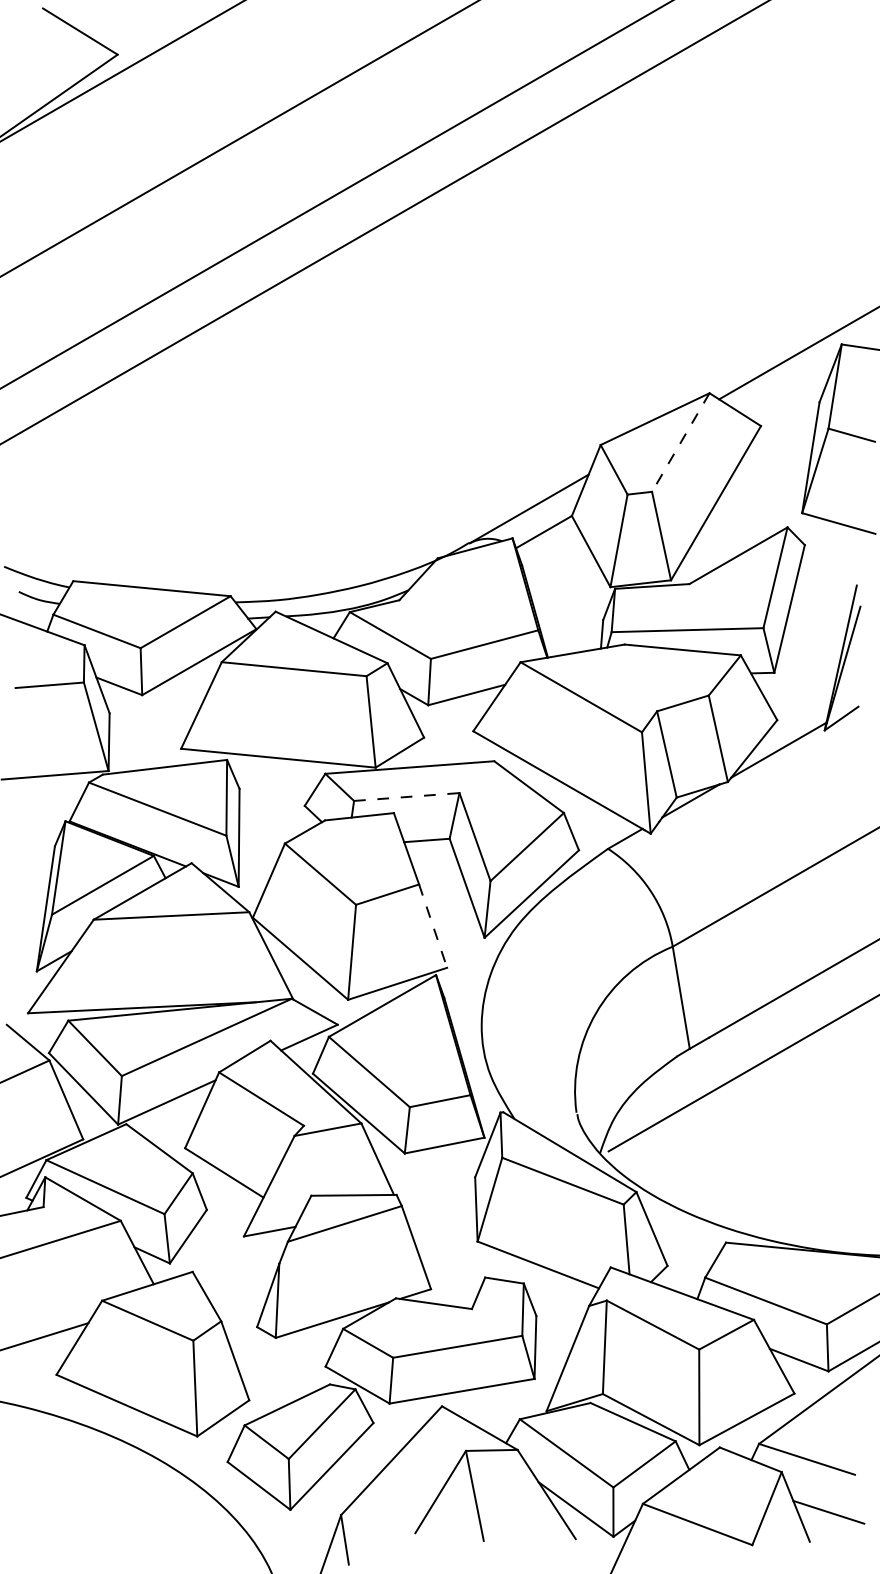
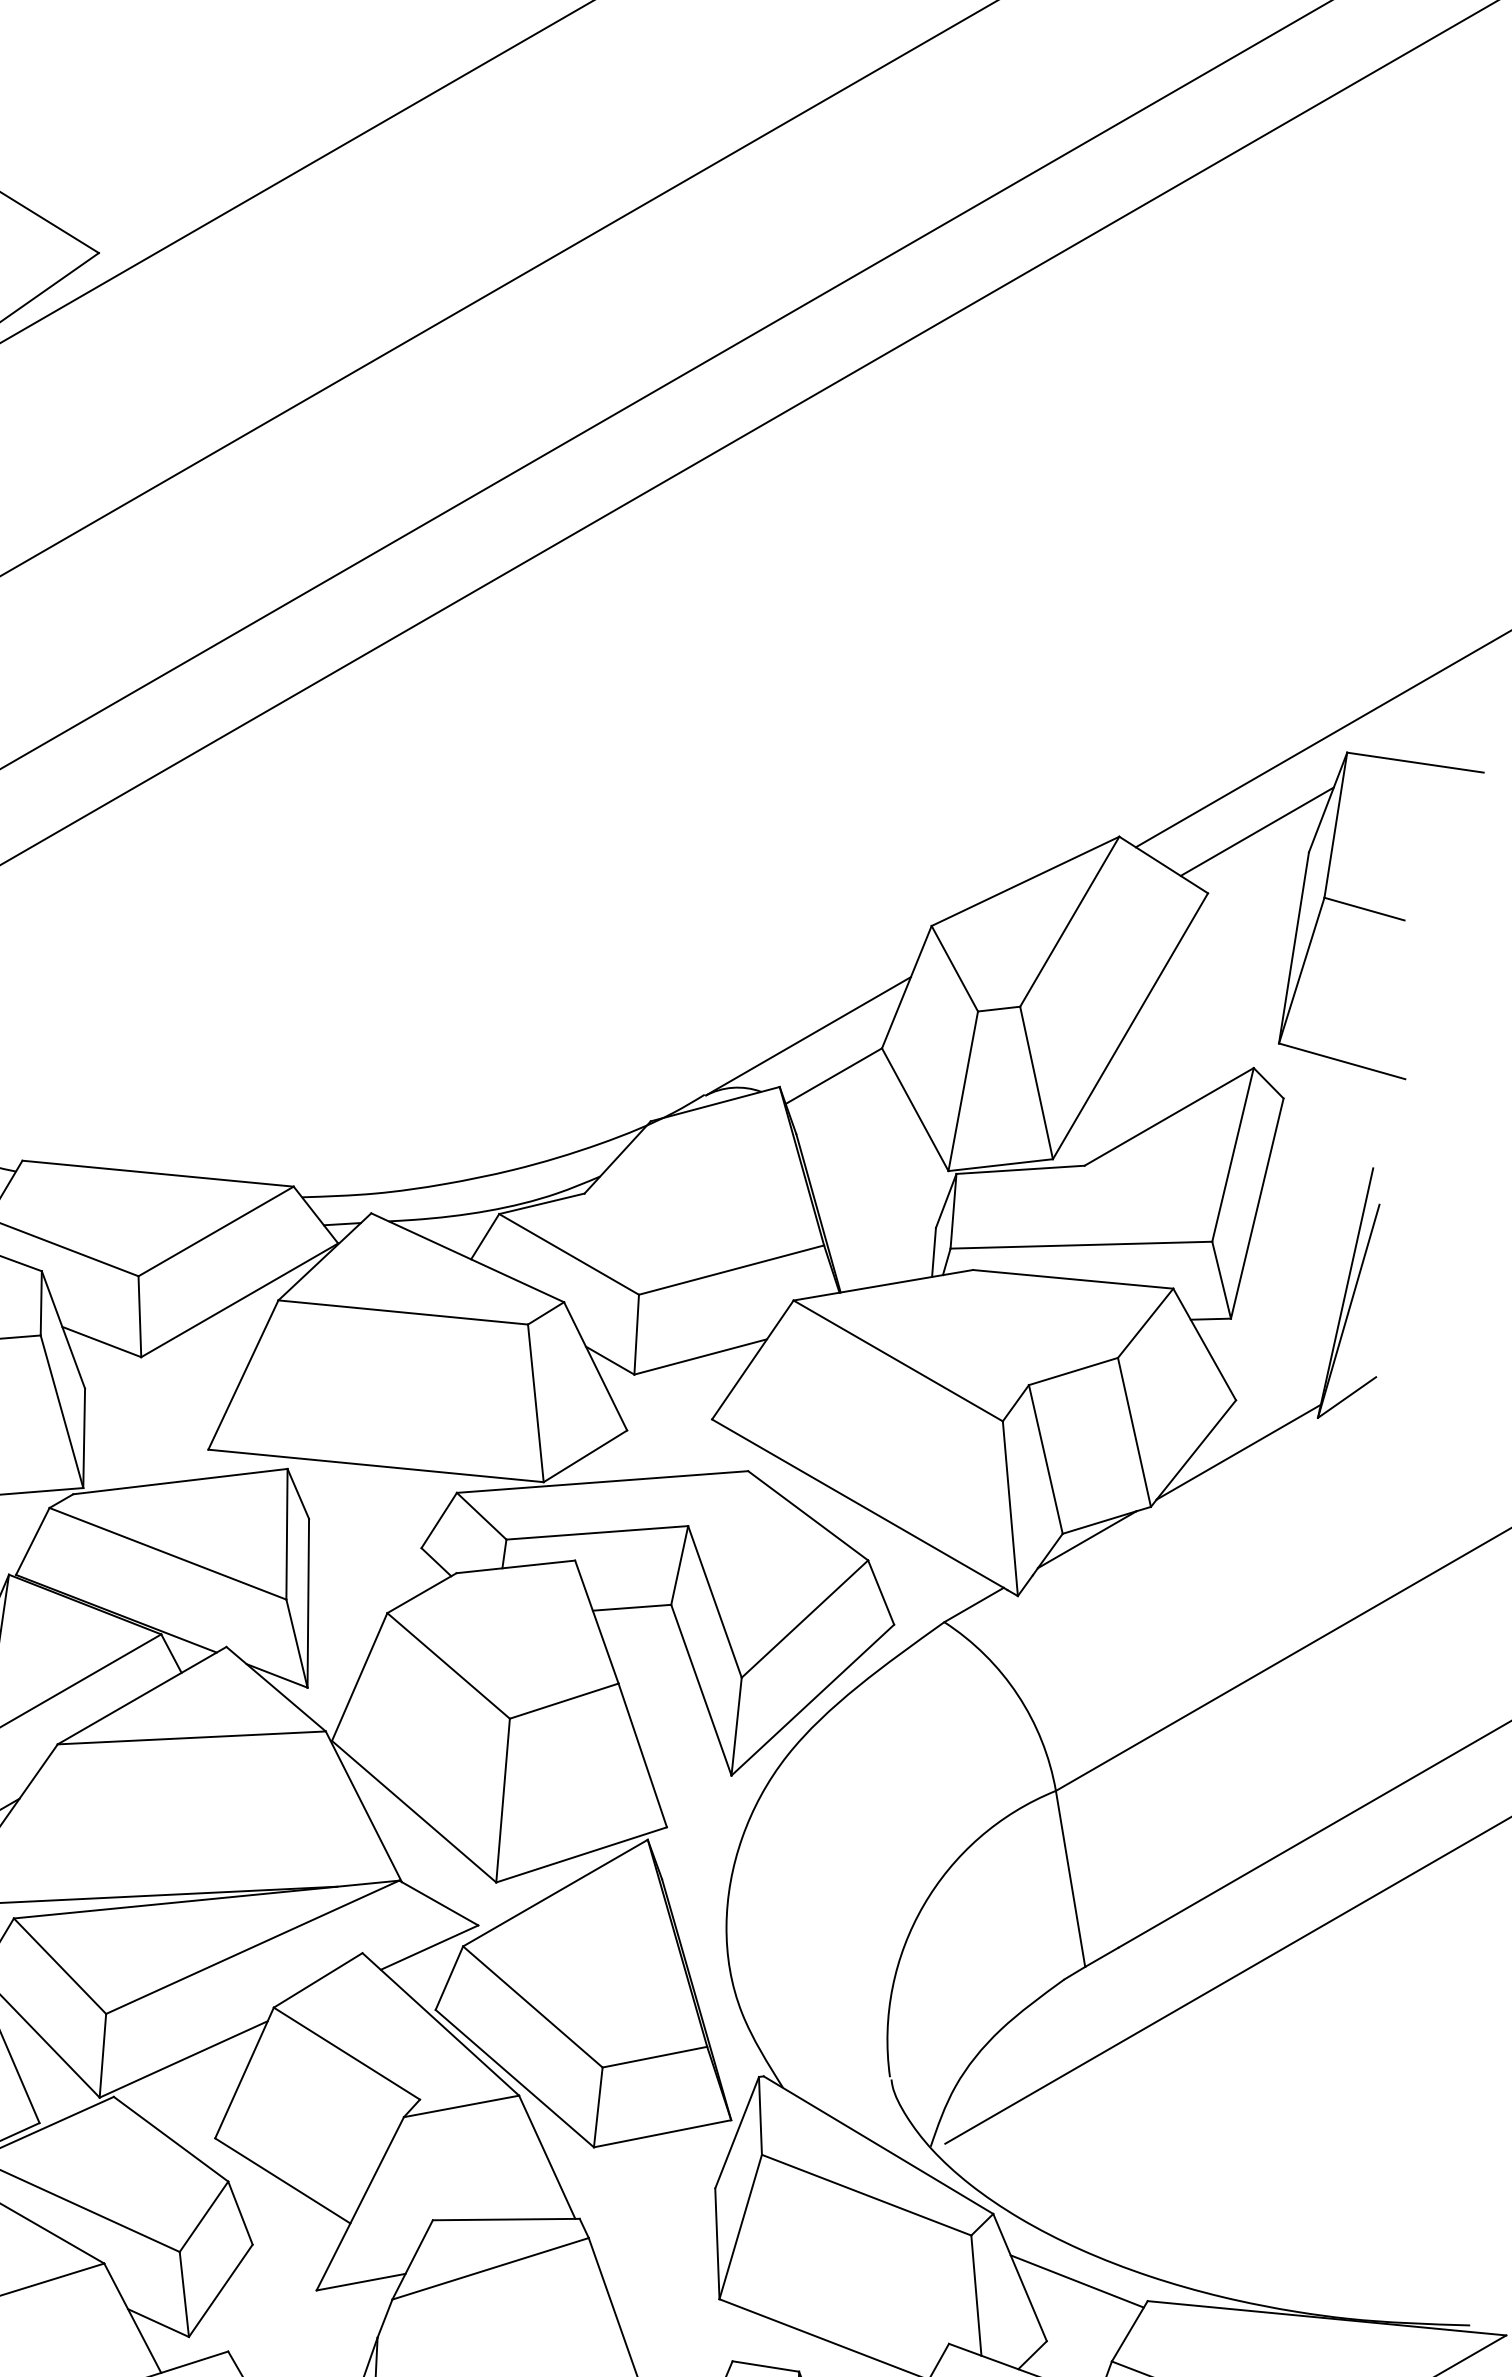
line: (789, 389) -> (1257, 830), added
line: (680, 442) -> (1069, 921), dashed -> solid
line: (406, 797) -> (596, 1533), dashed -> solid
line: (433, 926) -> (643, 1756), dashed -> solid
line: (684, 1231) -> (1076, 2281), added

